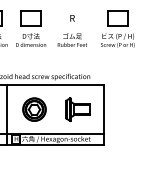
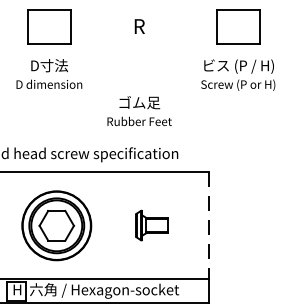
text: (71, 39) -> (137, 109), moved
part: (34, 109) -> (56, 225), size x1.4
part: (77, 109) -> (150, 225), size x0.6
line: (104, 109) -> (209, 225), solid -> dashed

